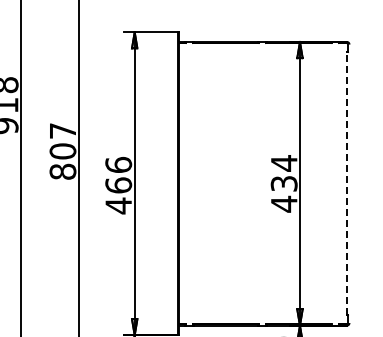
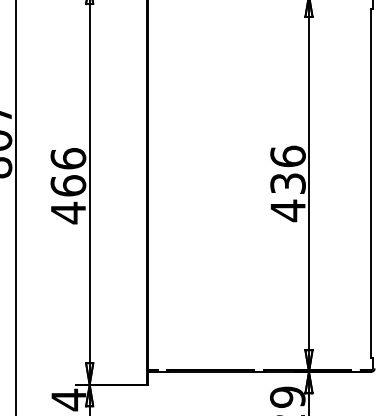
text: (283, 163) -> (287, 156), 434 -> 436
line: (346, 183) -> (370, 183), dashed -> solid

